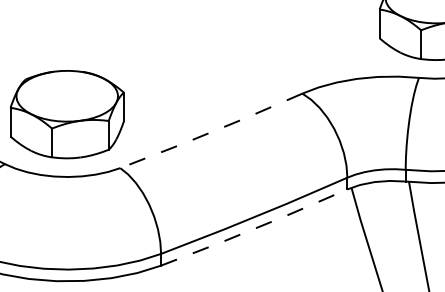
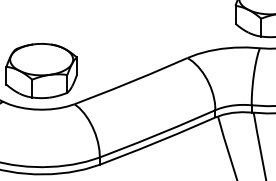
line: (212, 131) -> (131, 81), dashed -> solid
line: (255, 228) -> (158, 141), dashed -> solid

